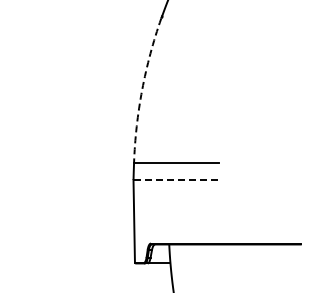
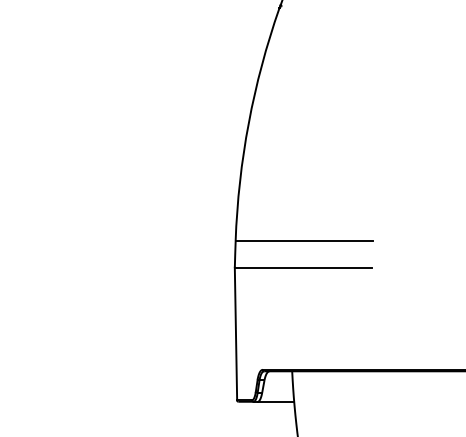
arc: (142, 89) -> (249, 122), dashed -> solid
line: (176, 179) -> (303, 266), dashed -> solid

